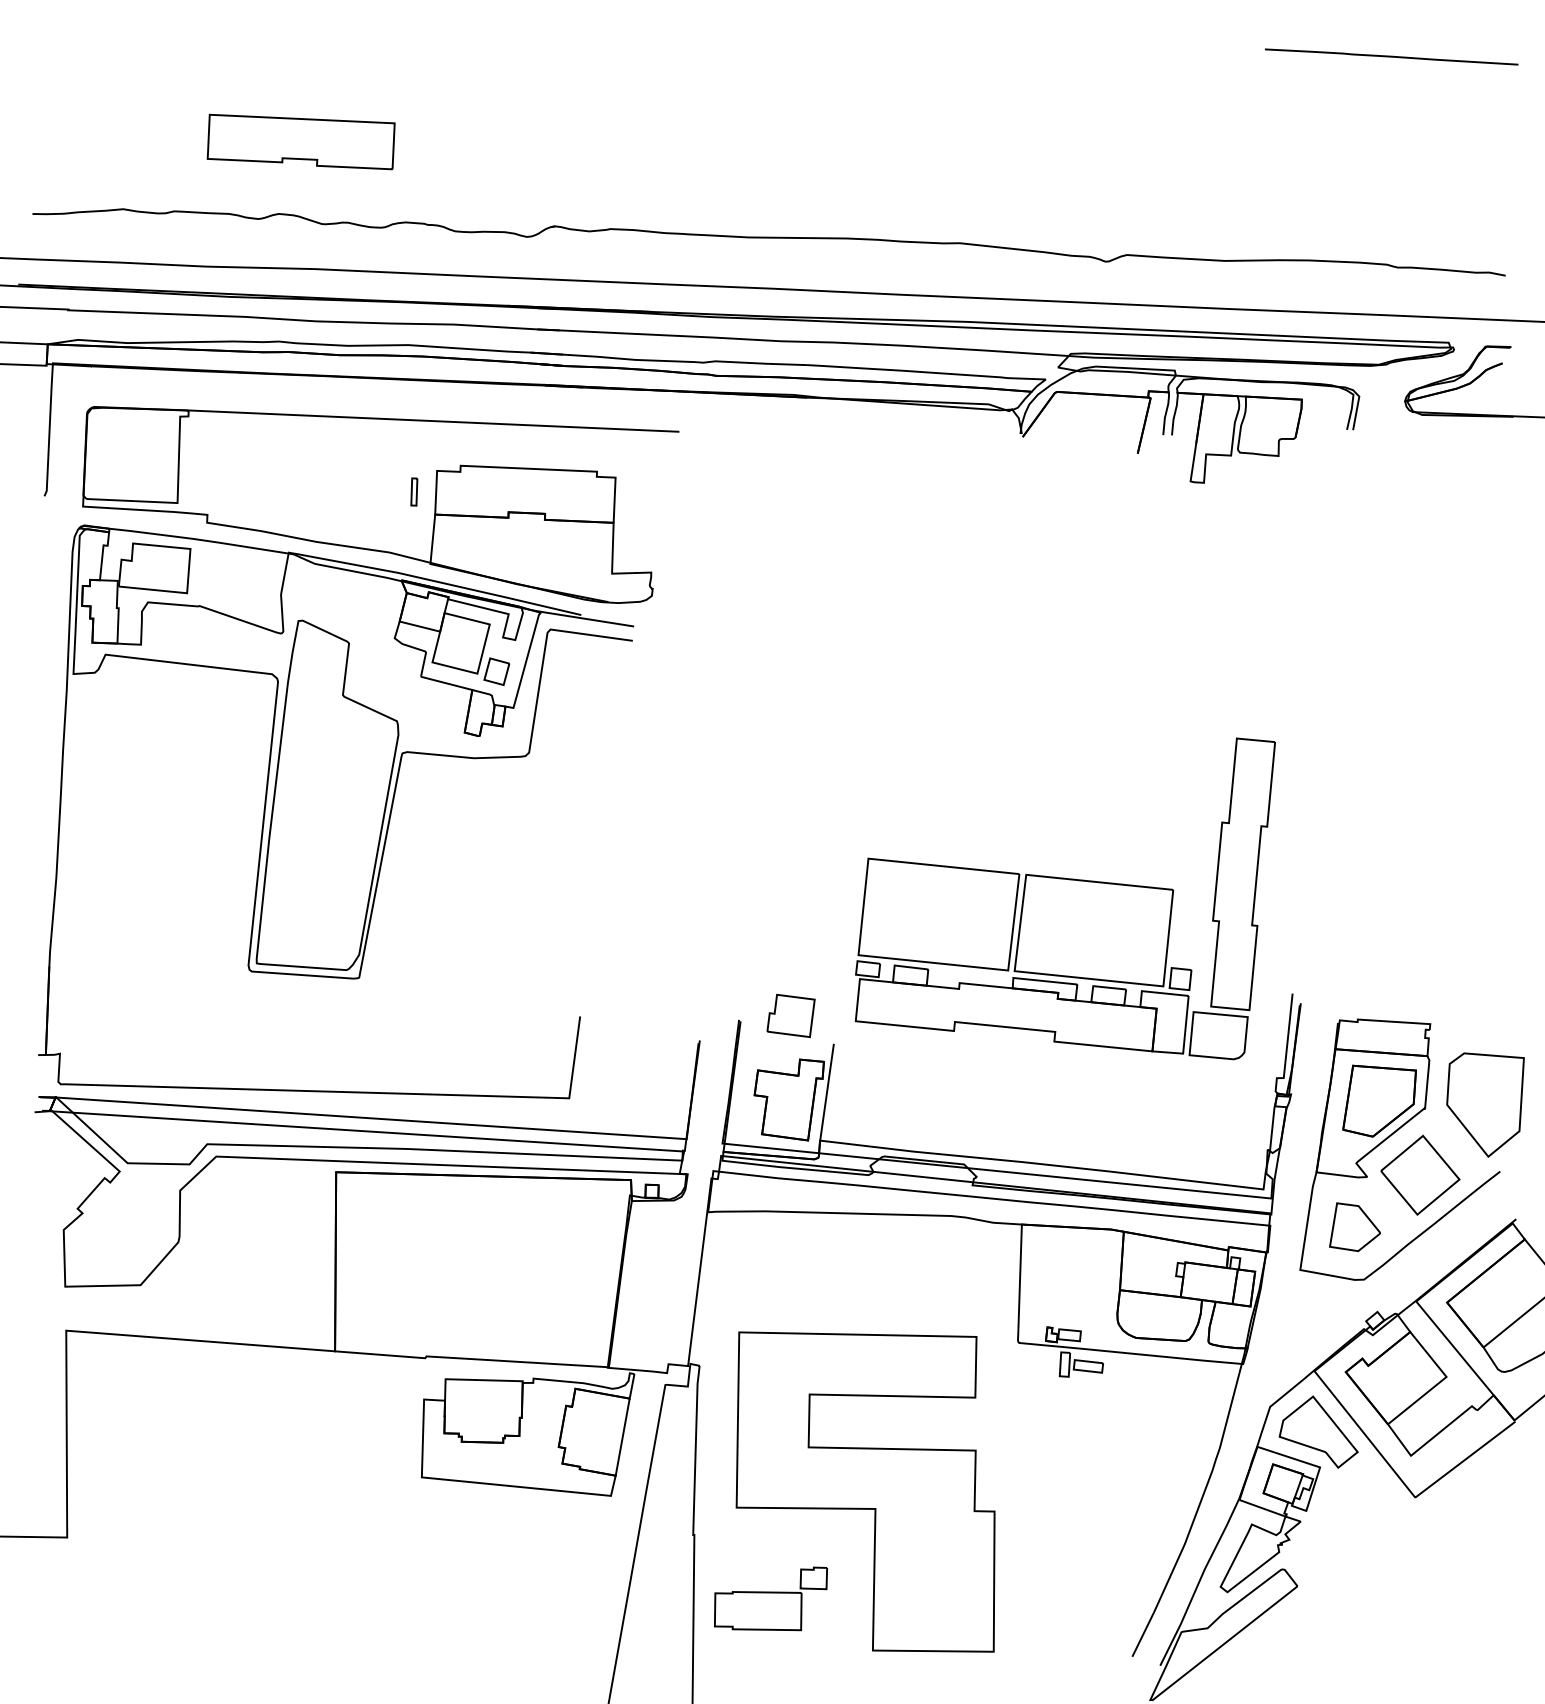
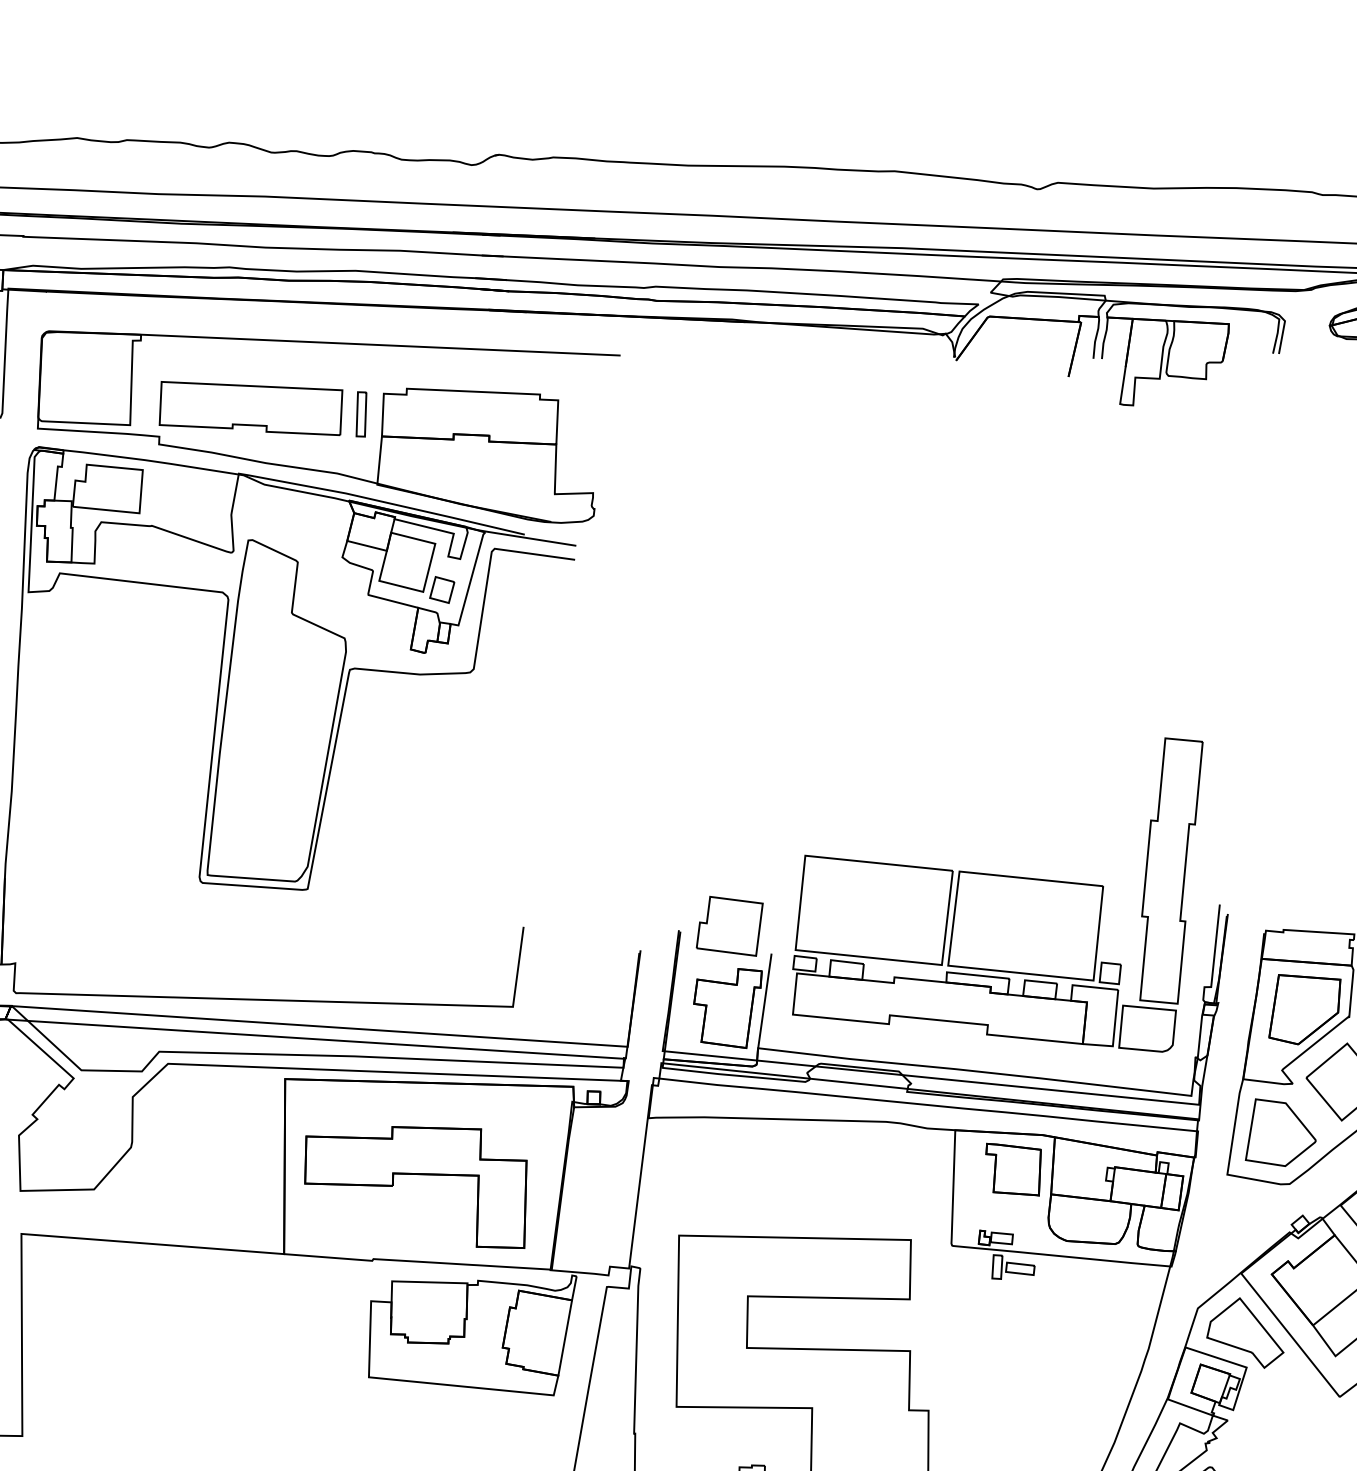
part: (300, 141) -> (250, 408), moved
part: (414, 491) -> (361, 413), size x1.67
part: (1064, 898) -> (996, 894), moved
part: (790, 1015) -> (729, 925), size x1.43
part: (1354, 1227) -> (1280, 1133), size x1.43
part: (1081, 1264) -> (1013, 1169), added
part: (469, 1270) -> (415, 1175), added

